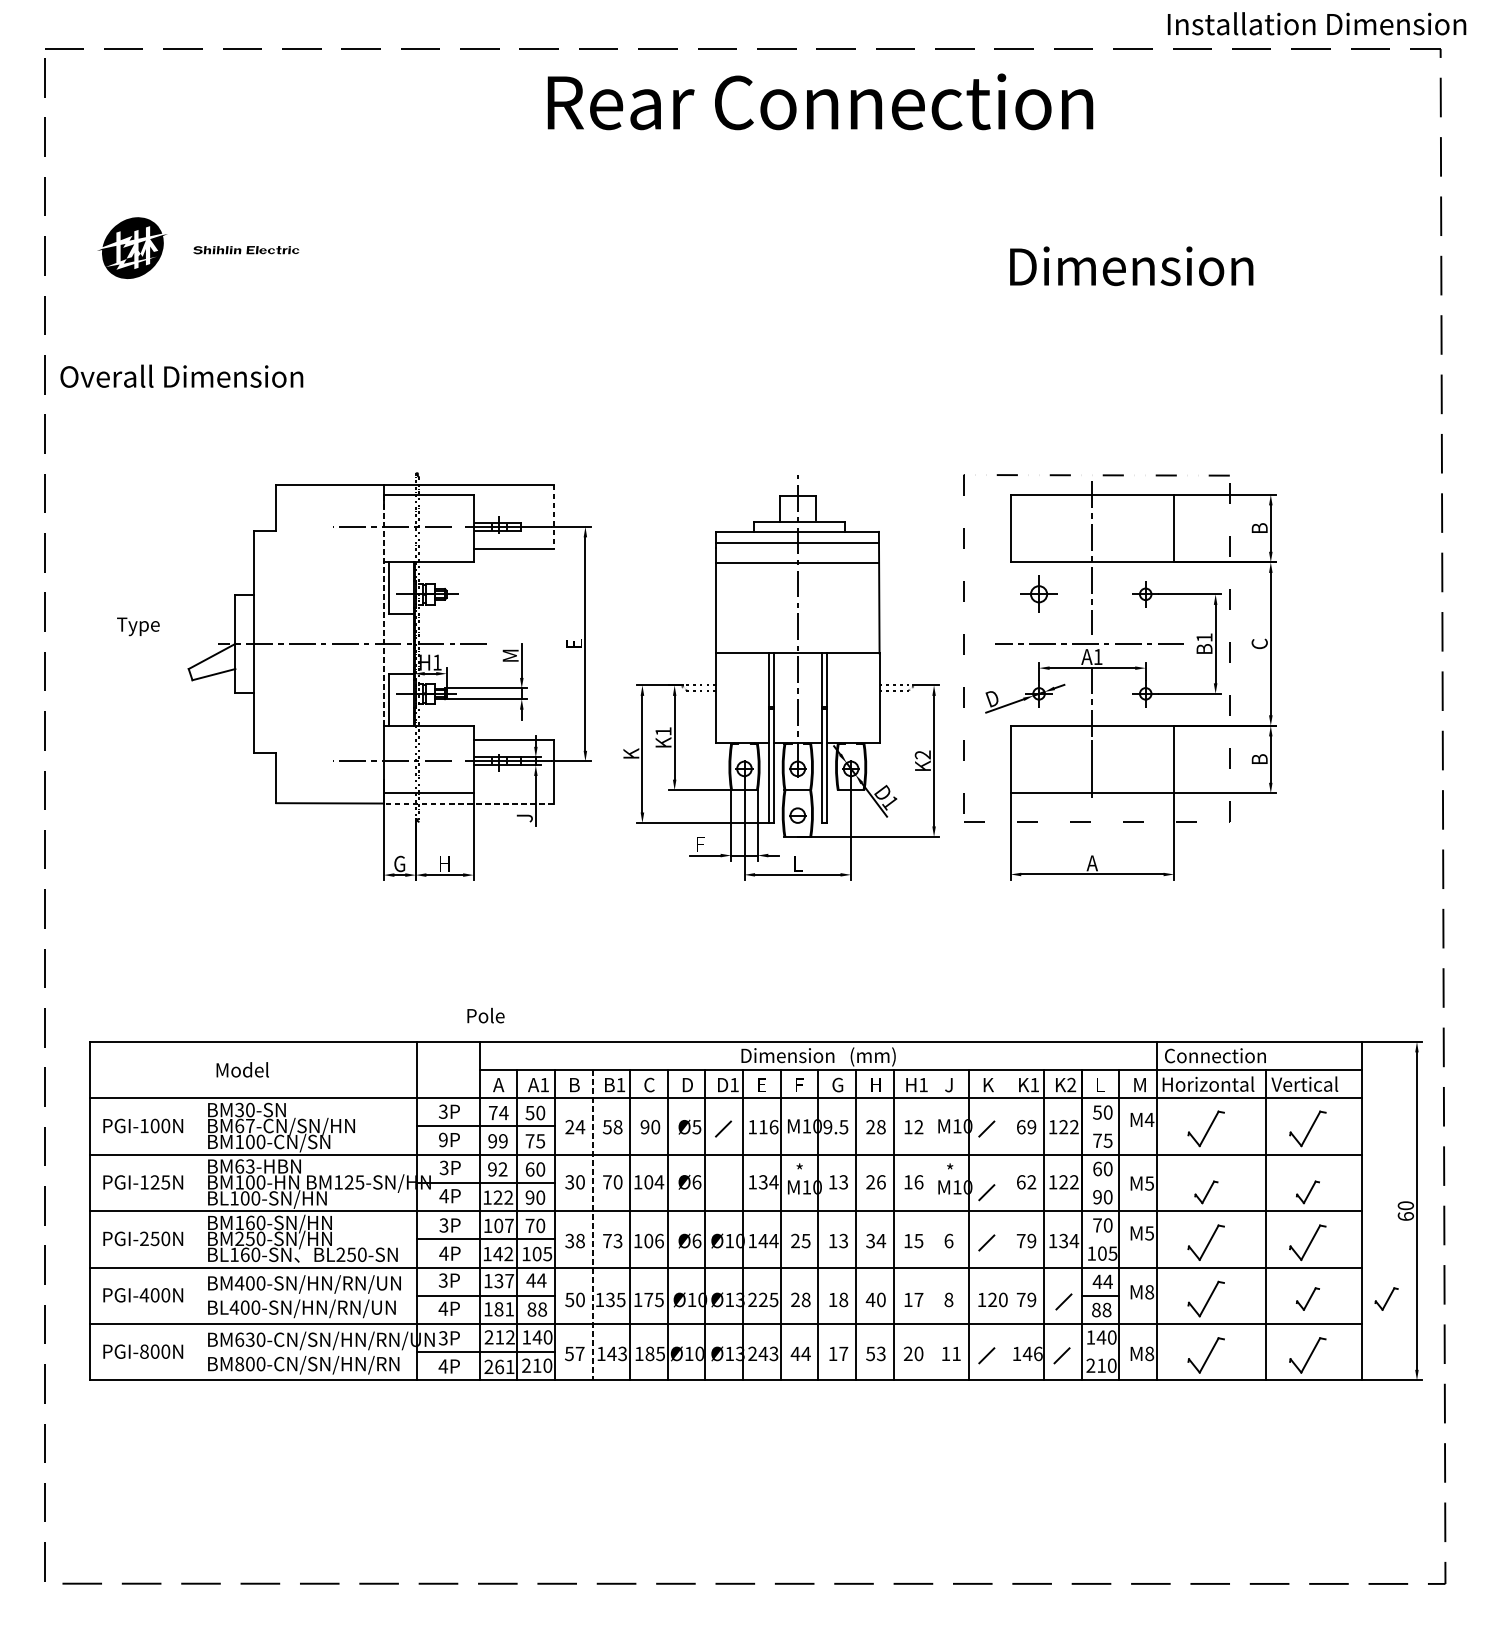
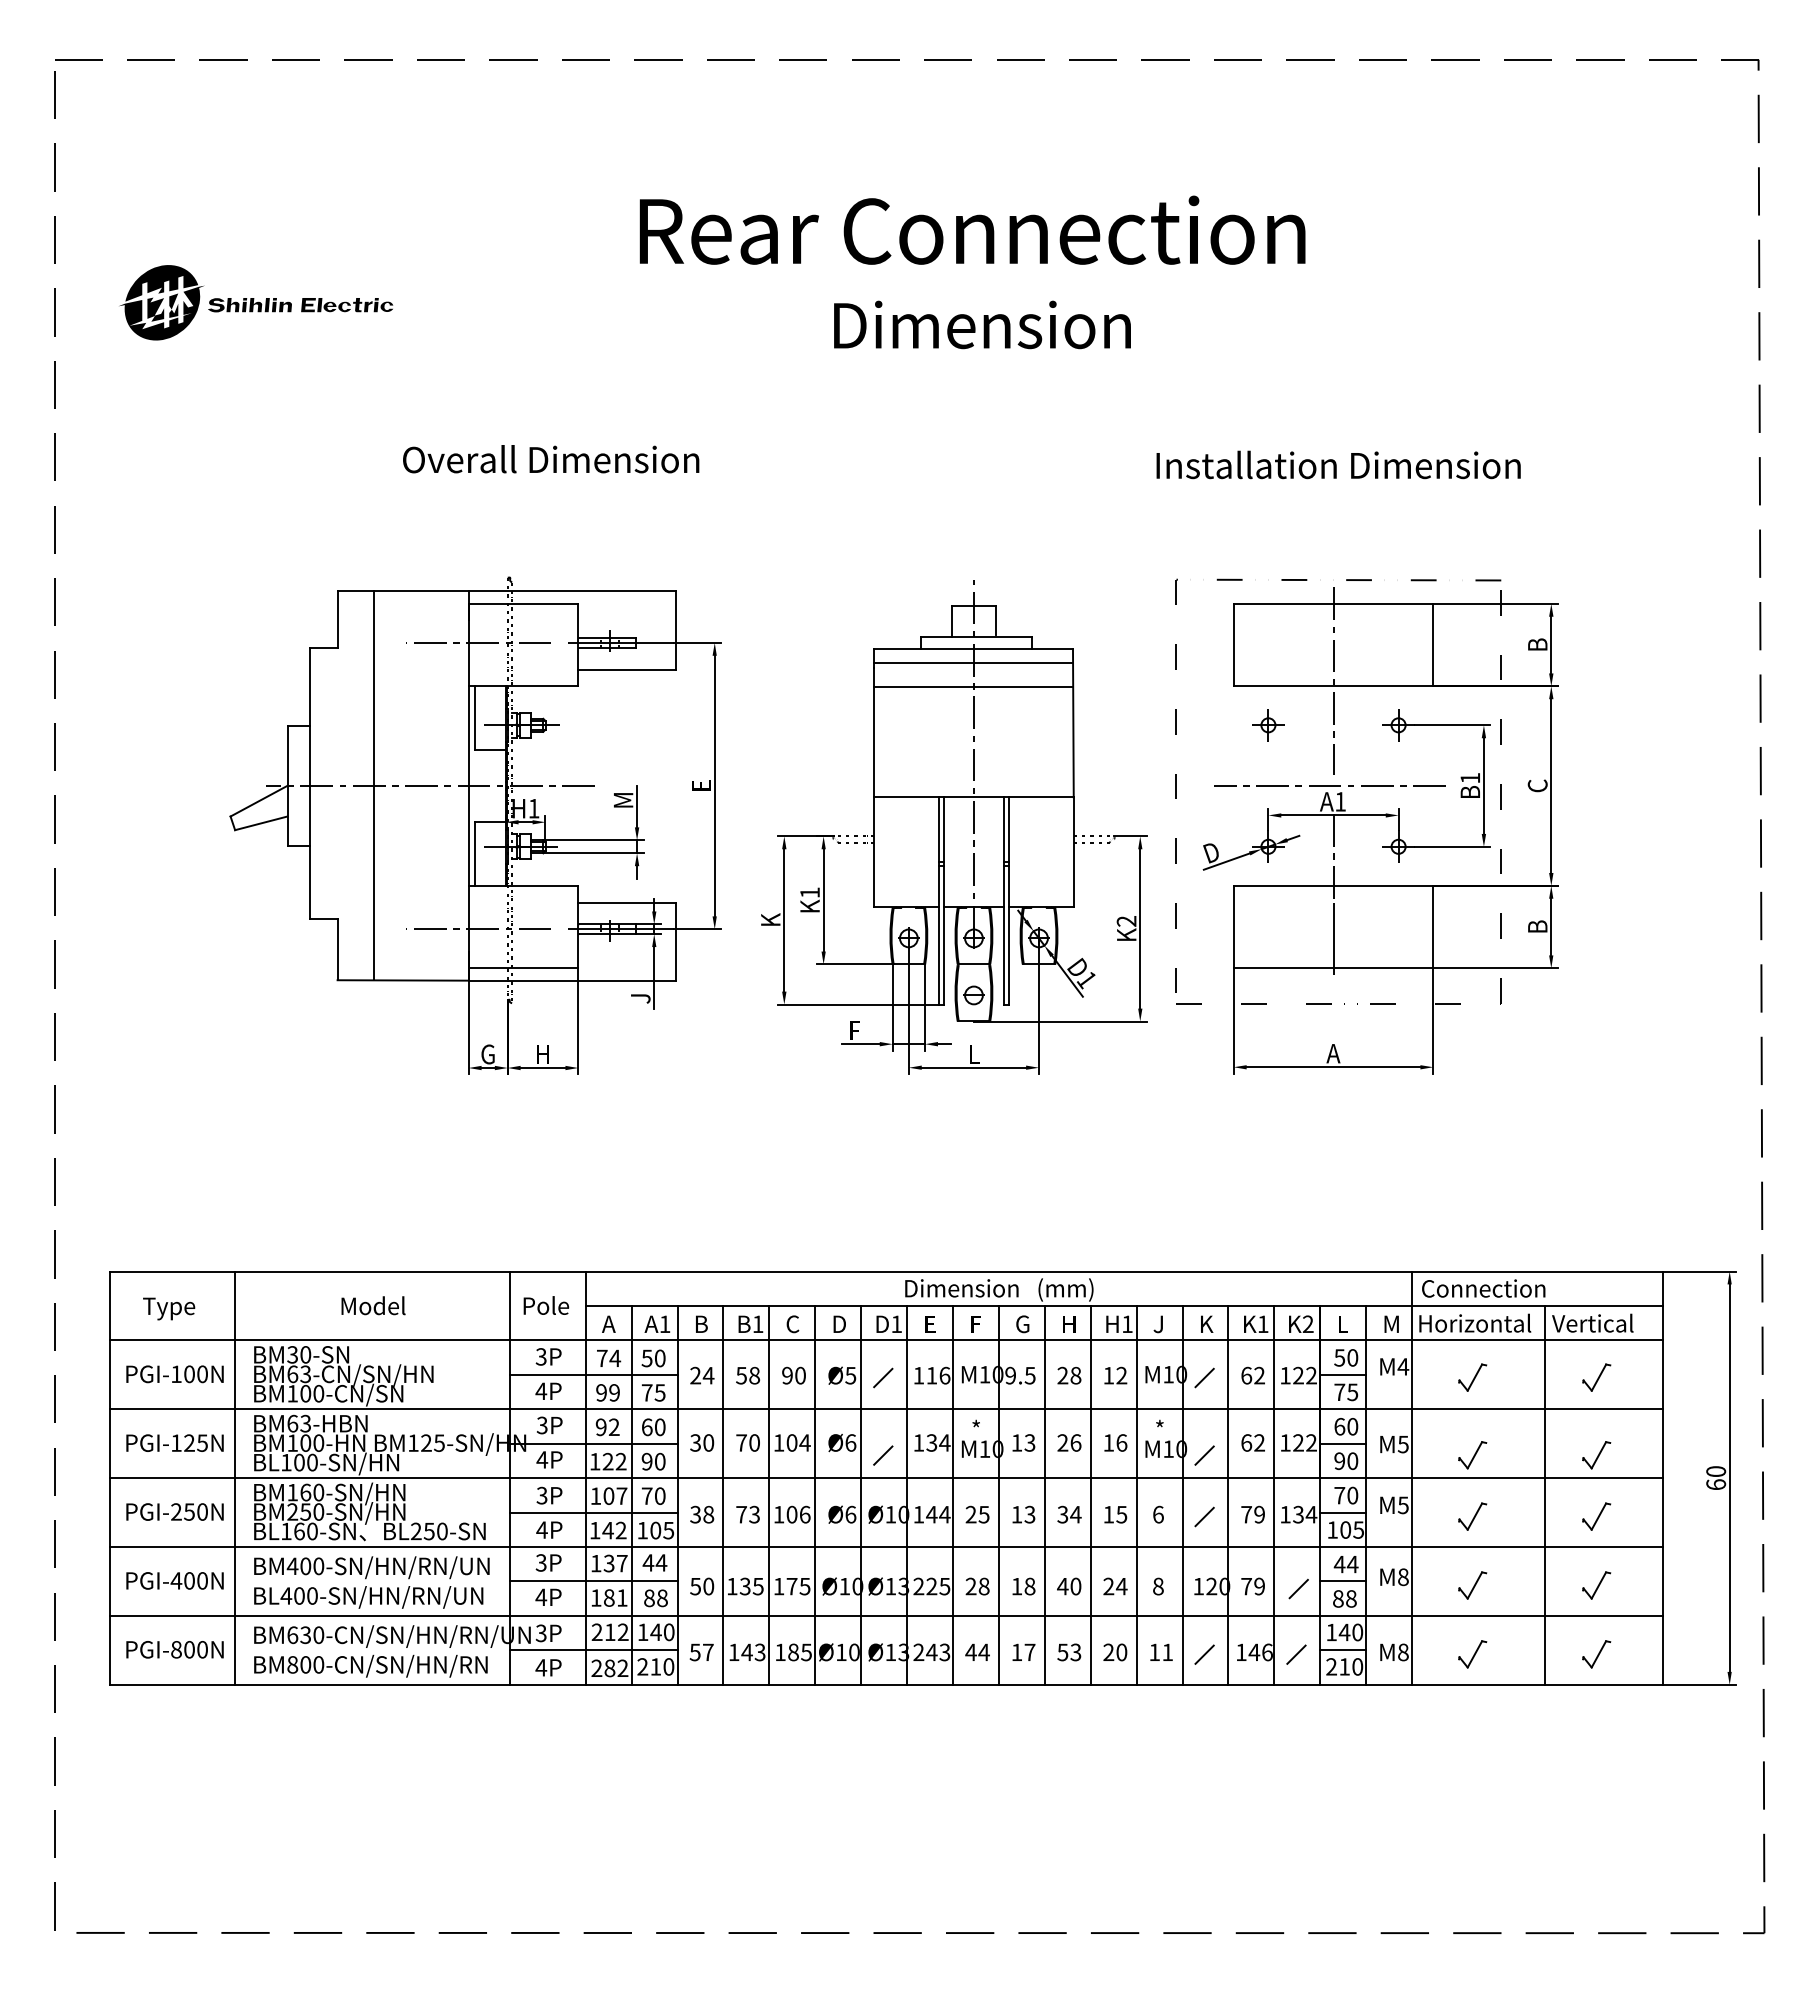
text: (1316, 23) -> (1338, 464), moved
text: (820, 101) -> (972, 229), moved
part: (246, 250) -> (300, 305), size x1.43
text: (1131, 265) -> (982, 324), moved
text: (182, 376) -> (551, 459), moved
line: (553, 517) -> (675, 631), dashed -> solid
part: (1039, 594) -> (1268, 725), size x0.71
line: (383, 610) -> (468, 745), dashed -> solid
text: (138, 626) -> (169, 1308), moved
line: (306, 643) -> (374, 785), added
line: (468, 803) -> (572, 980), dashed -> solid
text: (486, 1015) -> (546, 1305), moved
text: (242, 1069) -> (373, 1305), moved
text: (250, 1126) -> (305, 1374), BM67-CN/SN/HN -> BM63-CN/SN/HN
line: (1100, 1126) -> (1343, 1374), added
text: (1031, 1127) -> (1259, 1375), 69 -> 62
part: (1206, 1128) -> (1472, 1377), size x0.62
part: (1307, 1128) -> (1596, 1377), size x0.62
text: (443, 1140) -> (541, 1391), 9P -> 4P
line: (1100, 1182) -> (1343, 1443), added
line: (723, 1192) -> (883, 1455), added
line: (192, 1210) -> (235, 1477), added
line: (930, 1224) -> (1136, 1494), added
line: (1006, 1224) -> (1228, 1494), added
line: (592, 1225) -> (723, 1495), dashed -> solid
line: (1100, 1239) -> (1343, 1512), added
part: (1206, 1242) -> (1472, 1516), size x0.62
part: (1307, 1242) -> (1596, 1516), size x0.62
text: (913, 1299) -> (1115, 1586), 17 -> 24
part: (1206, 1299) -> (1472, 1585), size x0.62
part: (1386, 1299) -> (1692, 1585), removed
line: (1100, 1352) -> (1343, 1650), added
part: (1206, 1355) -> (1472, 1654), size x0.62
part: (1307, 1355) -> (1596, 1654), size x0.62
text: (504, 1367) -> (616, 1668), 261 -> 282

